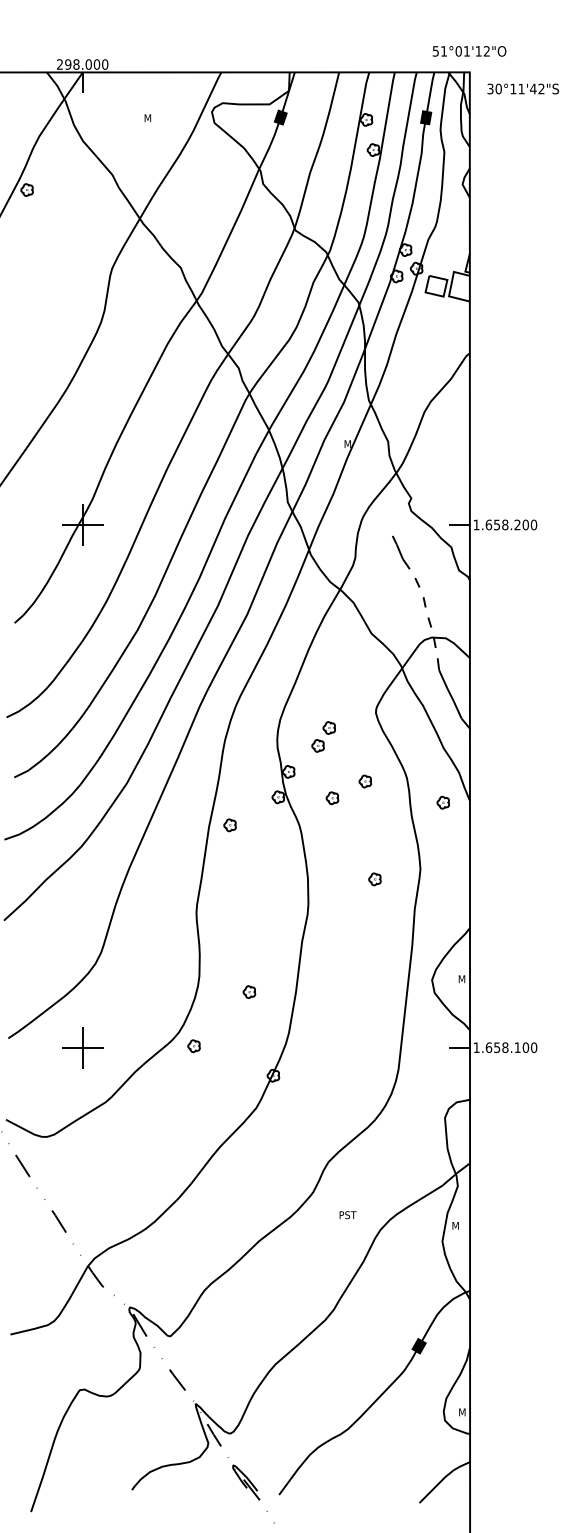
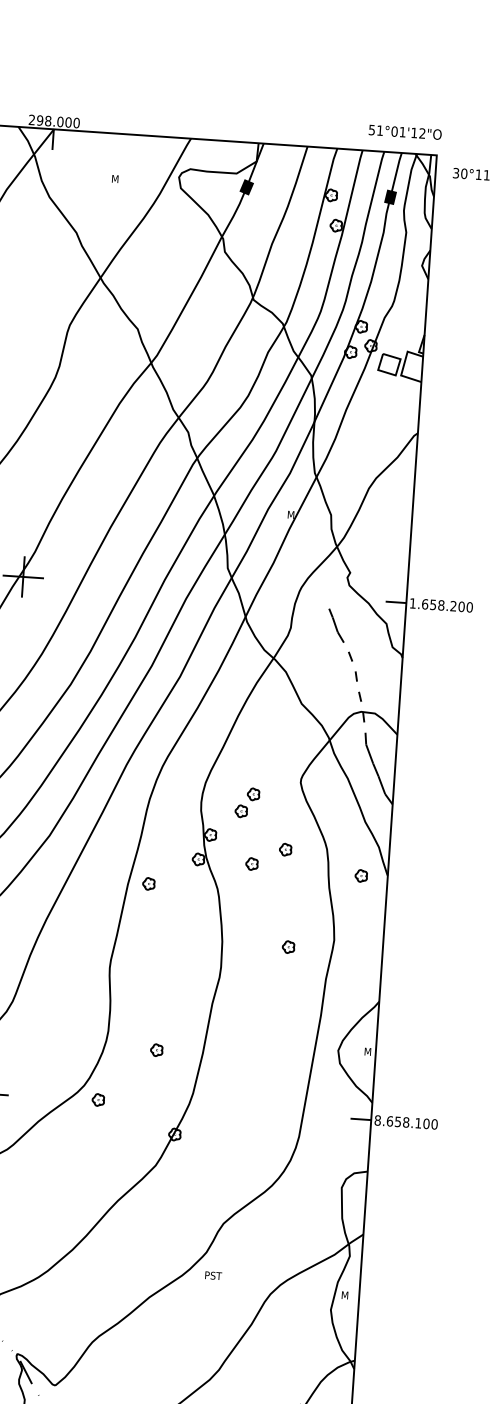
text: (469, 51) -> (405, 132), moved
text: (476, 1047) -> (377, 1120), 1.658.100 -> 8.658.100
text: (347, 1215) -> (213, 1276), moved

